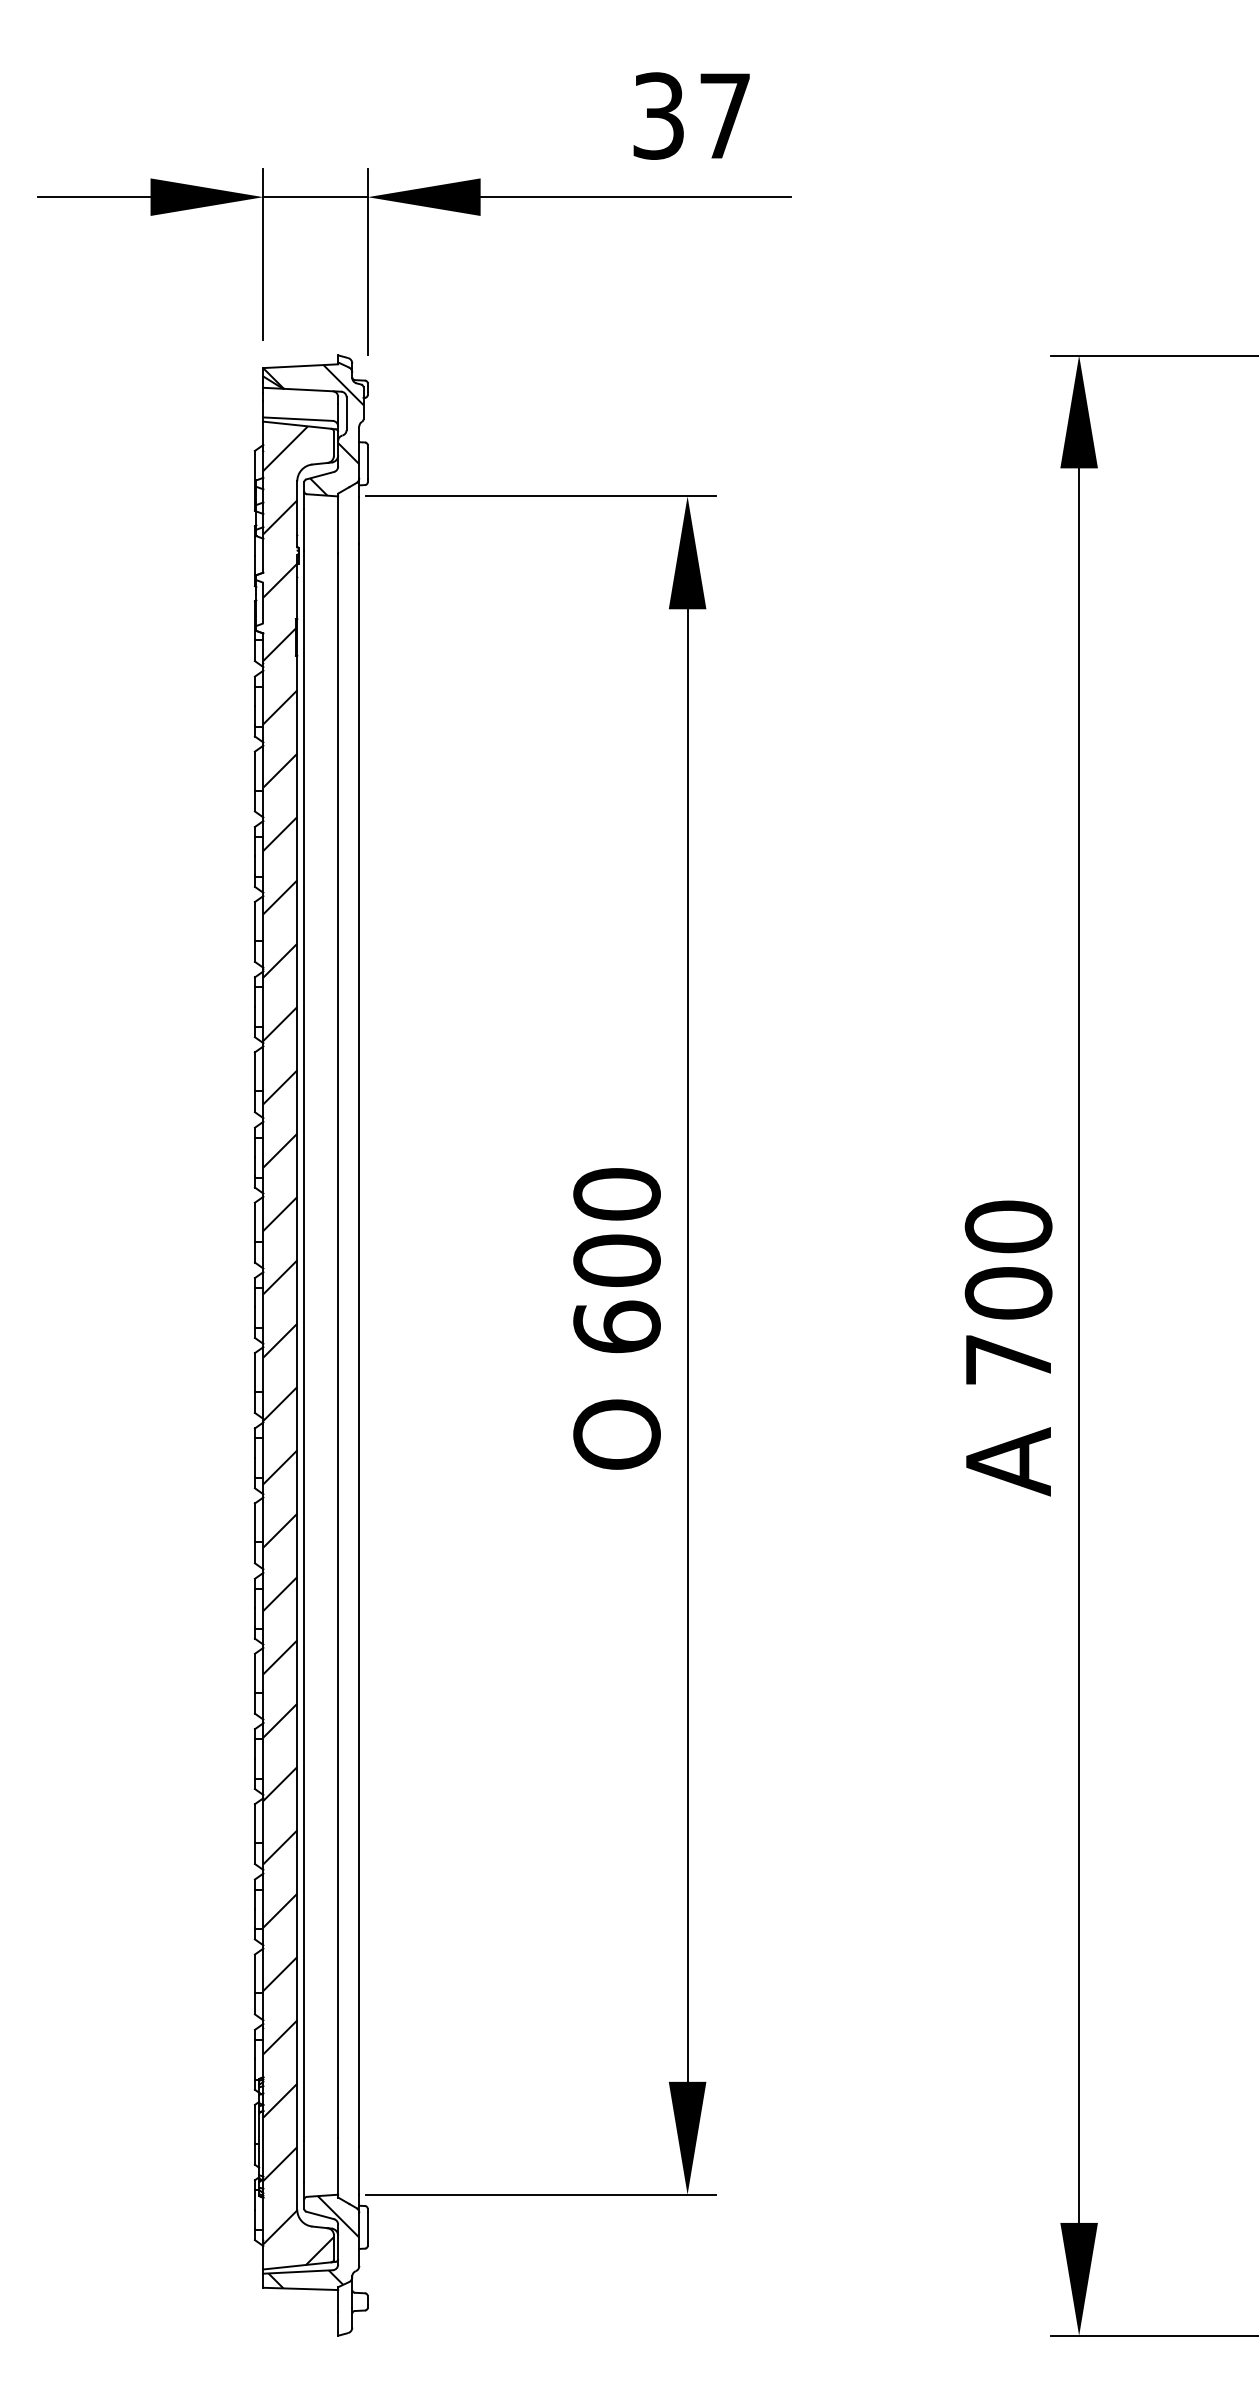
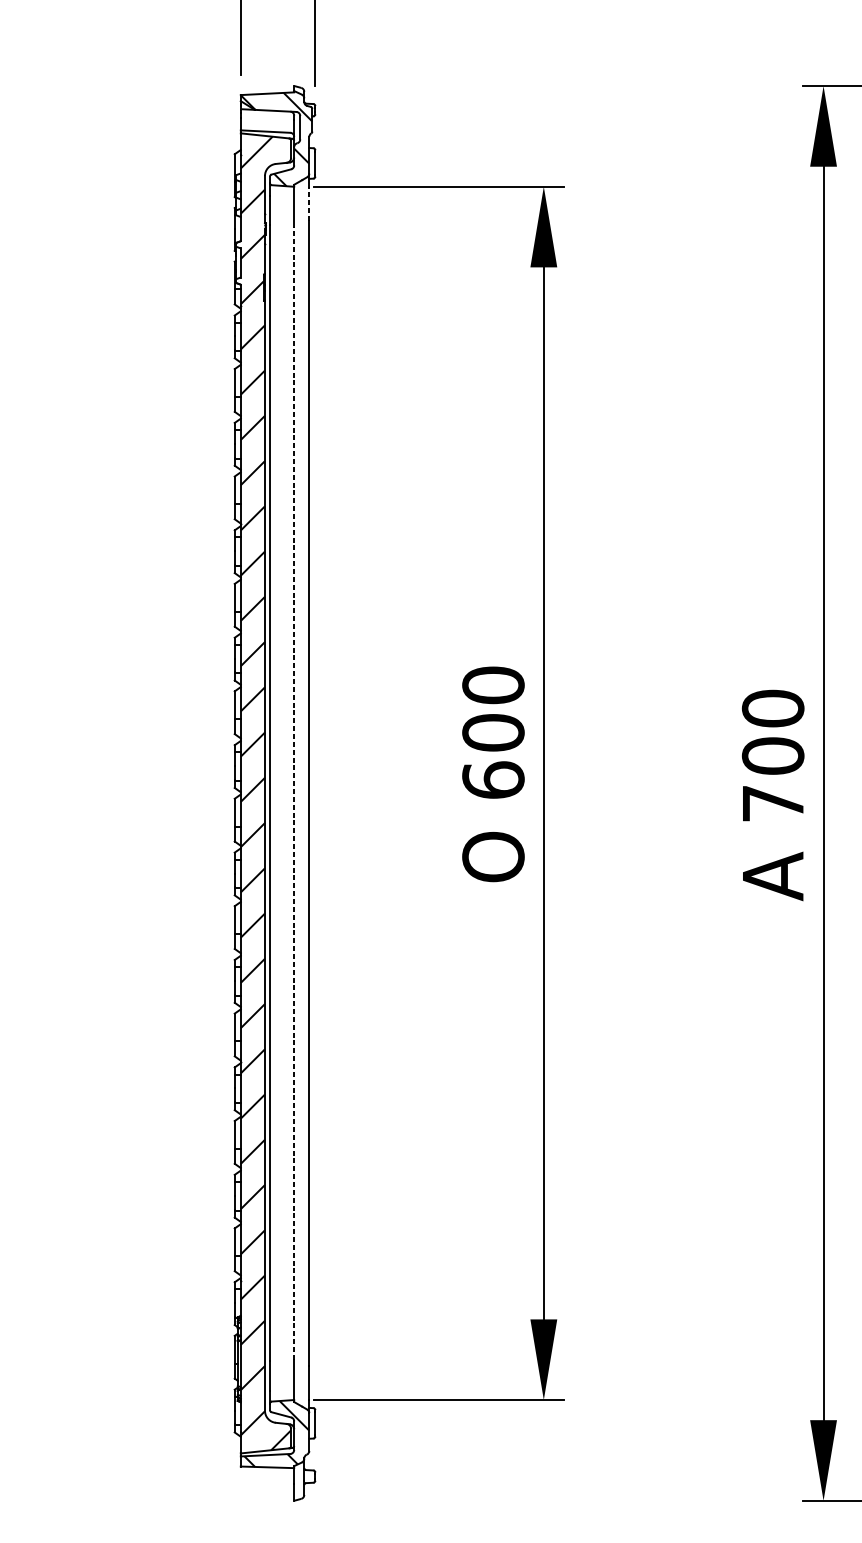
line: (359, 520) -> (309, 203), solid -> dashed
line: (338, 1345) -> (294, 793), solid -> dashed

